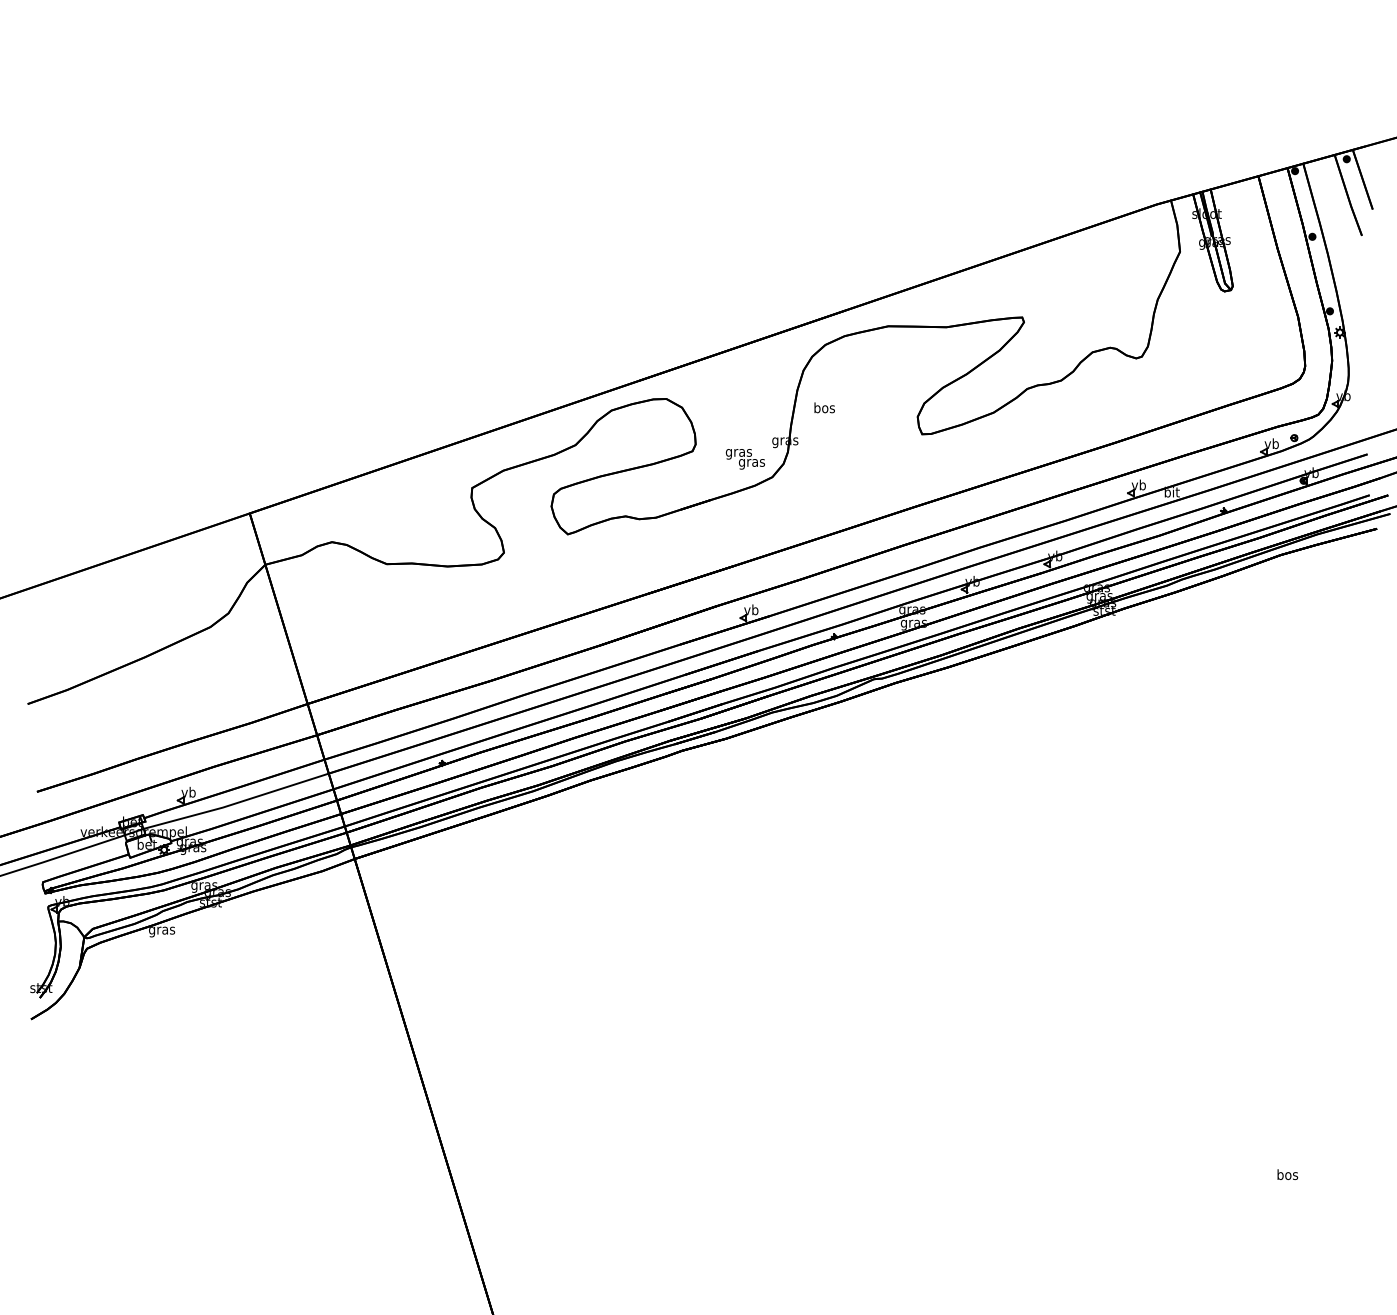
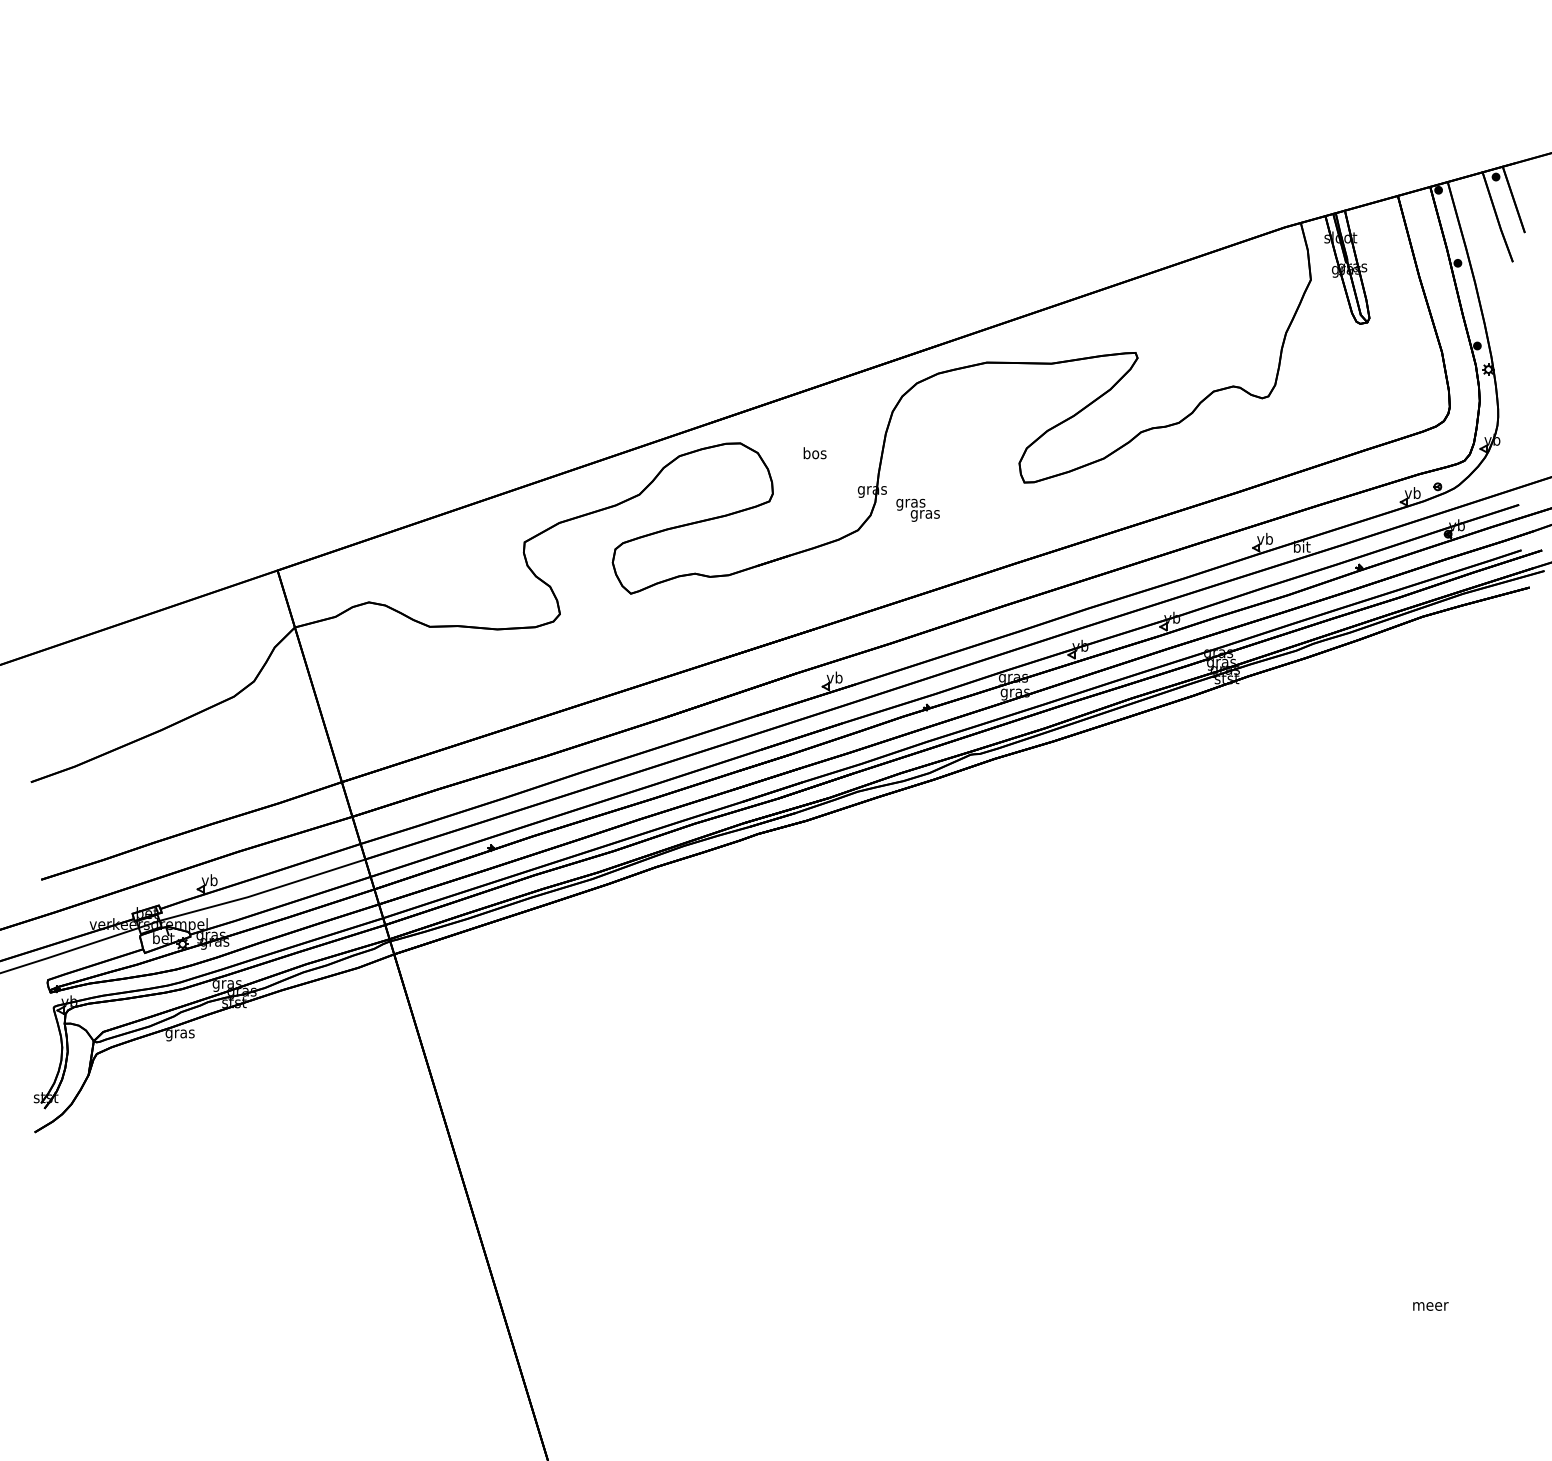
text: (824, 407) -> (814, 452), moved
text: (744, 459) -> (917, 510), moved
text: (1288, 1174) -> (1431, 1304), bos -> meer

